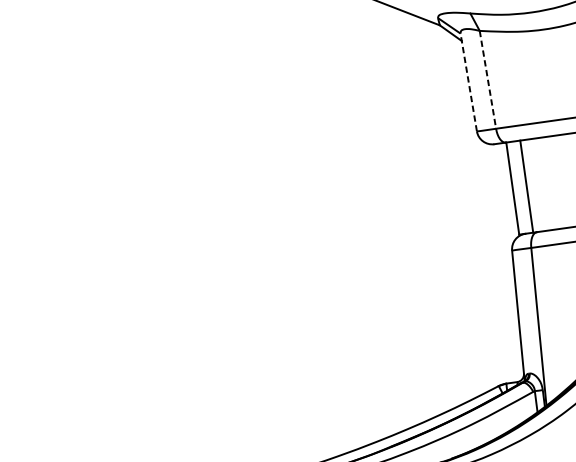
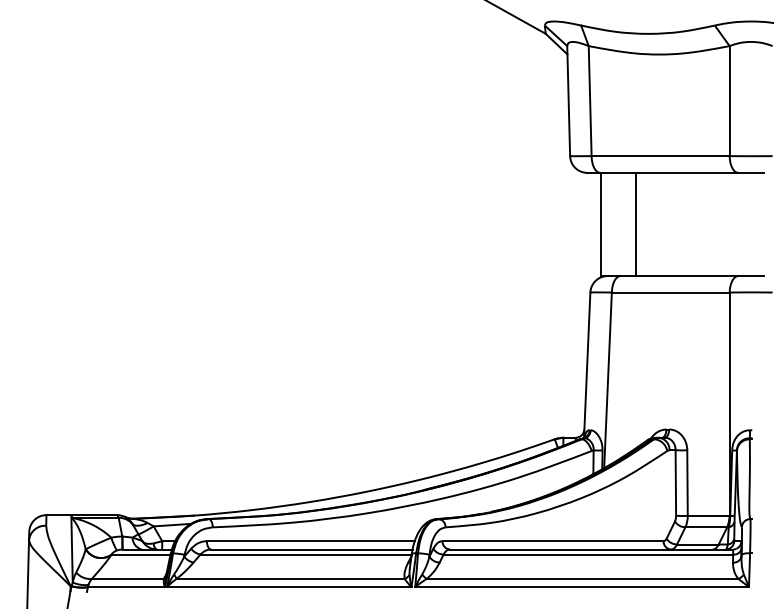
line: (488, 80) -> (590, 101), dashed -> solid
line: (468, 81) -> (568, 100), dashed -> solid
line: (526, 186) -> (636, 224), moved

